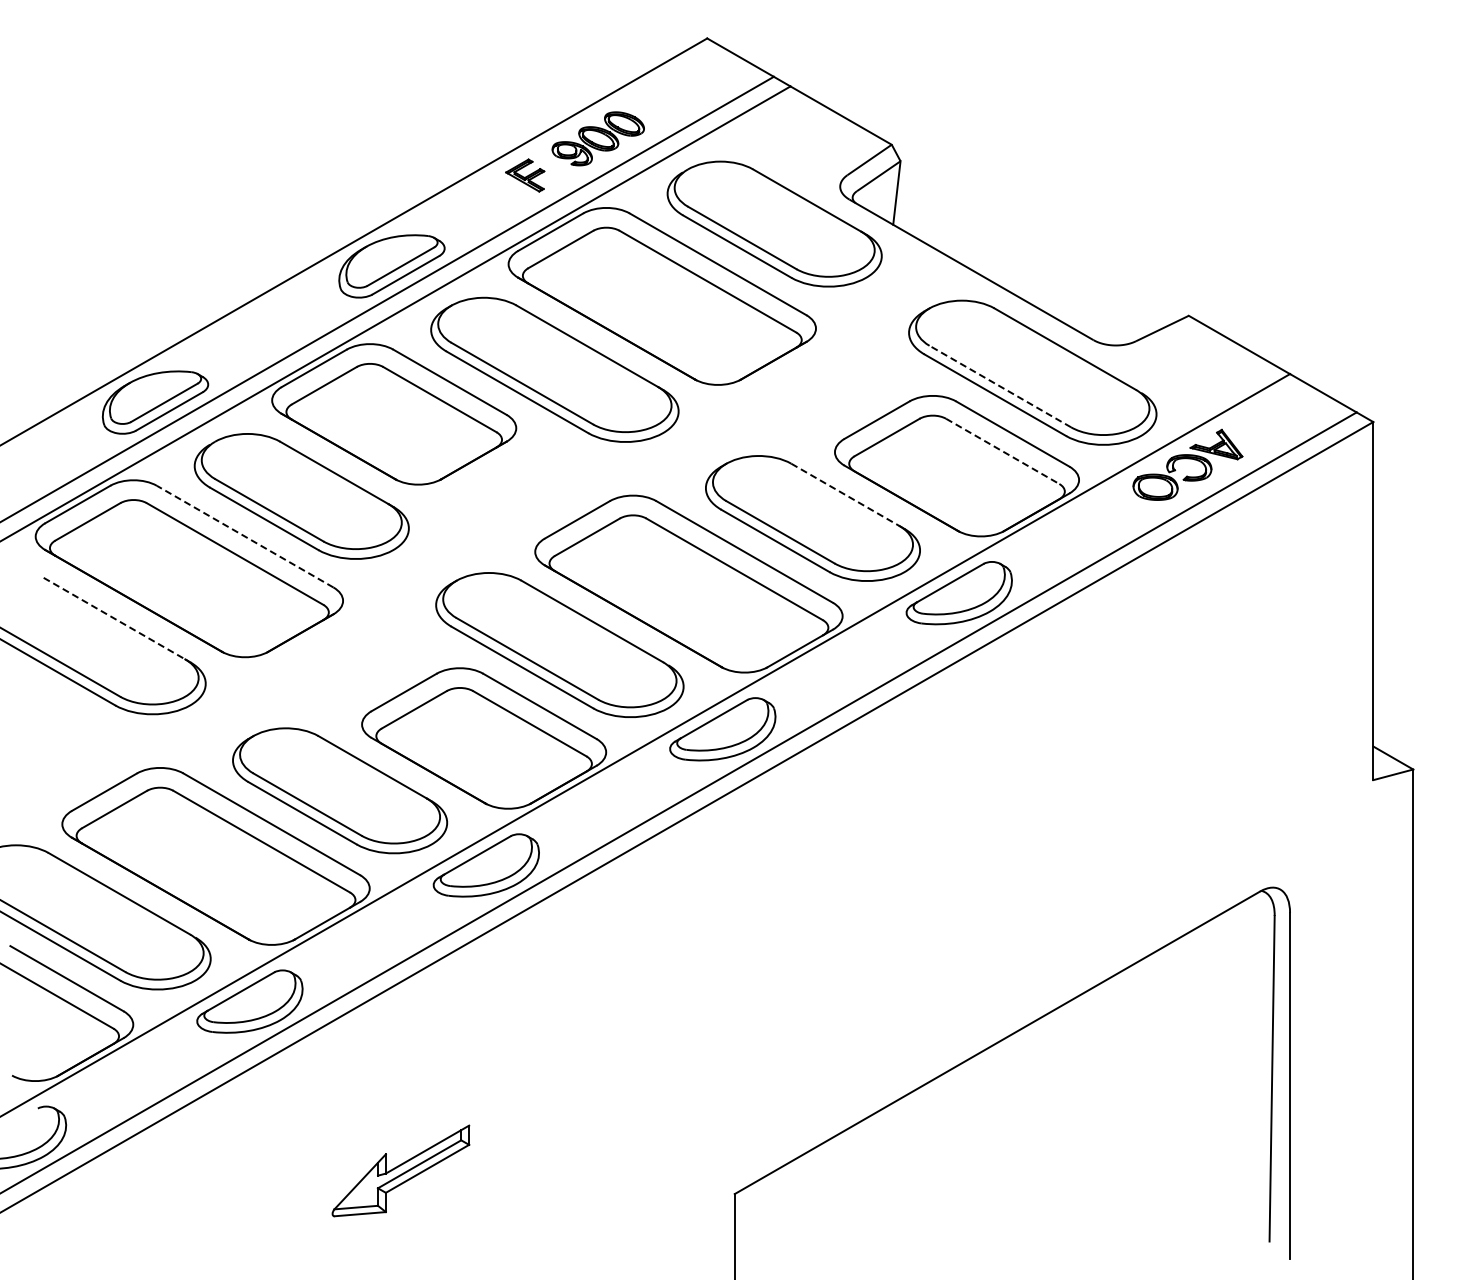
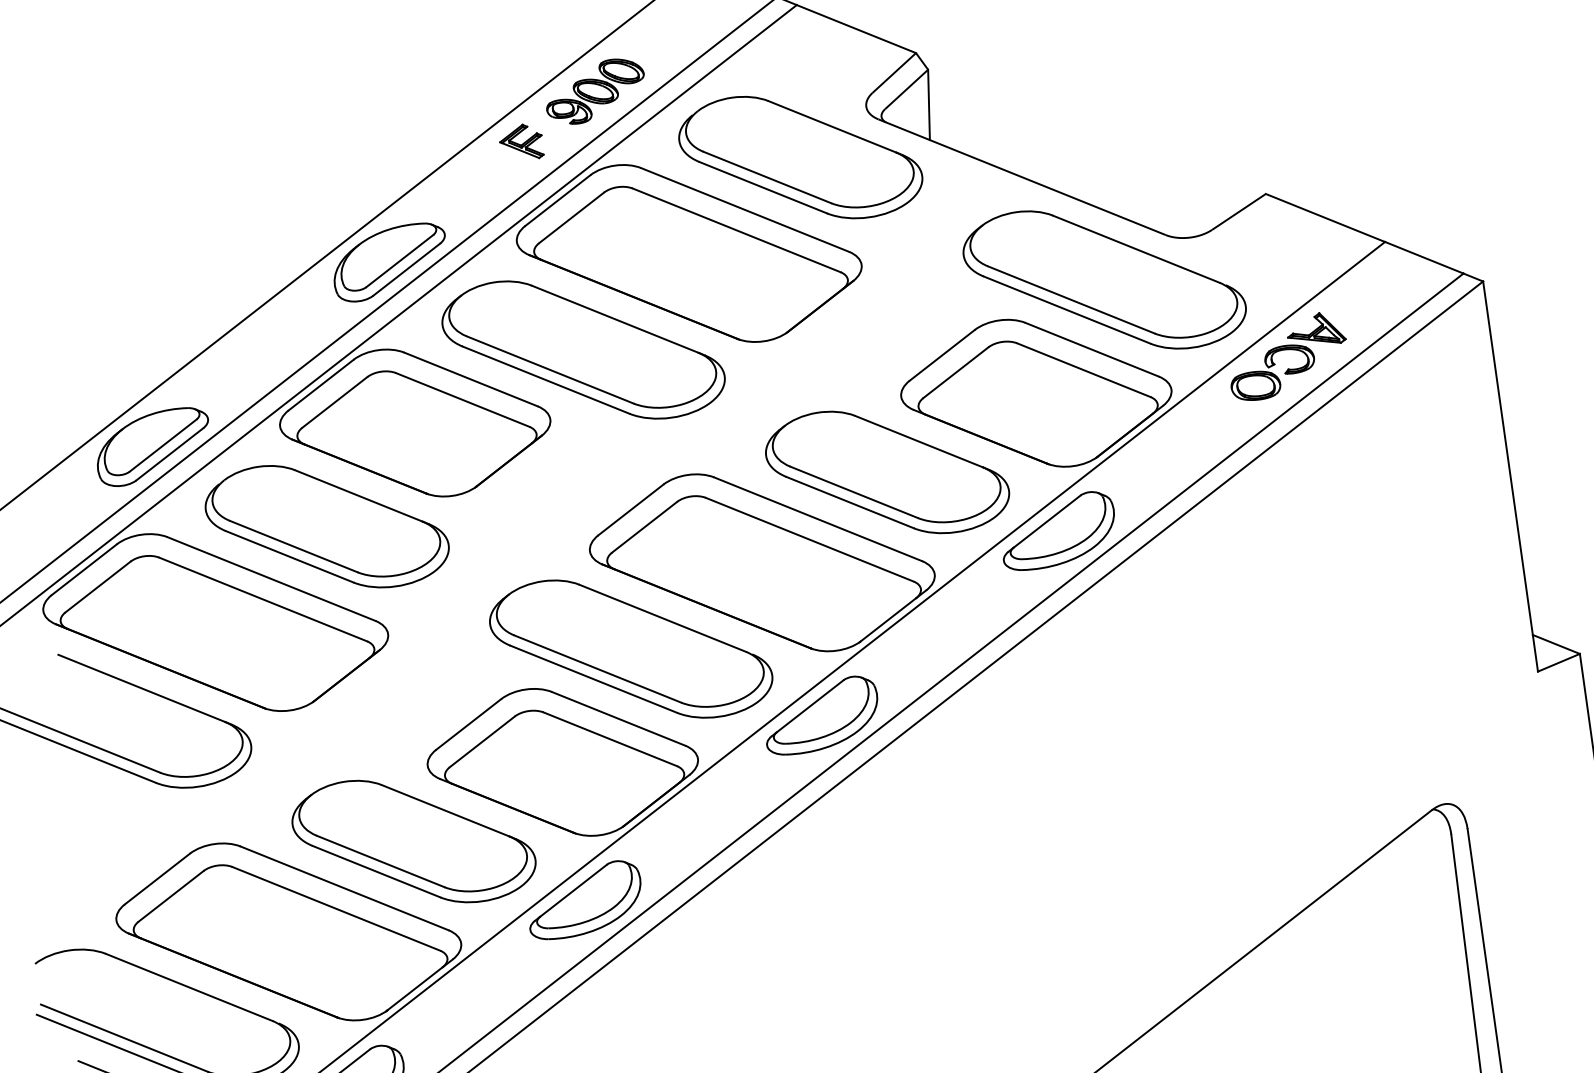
line: (1000, 386) -> (1071, 299), dashed -> solid
line: (1003, 451) -> (1084, 370), dashed -> solid
line: (845, 495) -> (919, 442), dashed -> solid
line: (245, 536) -> (271, 578), dashed -> solid
line: (114, 618) -> (141, 688), dashed -> solid

